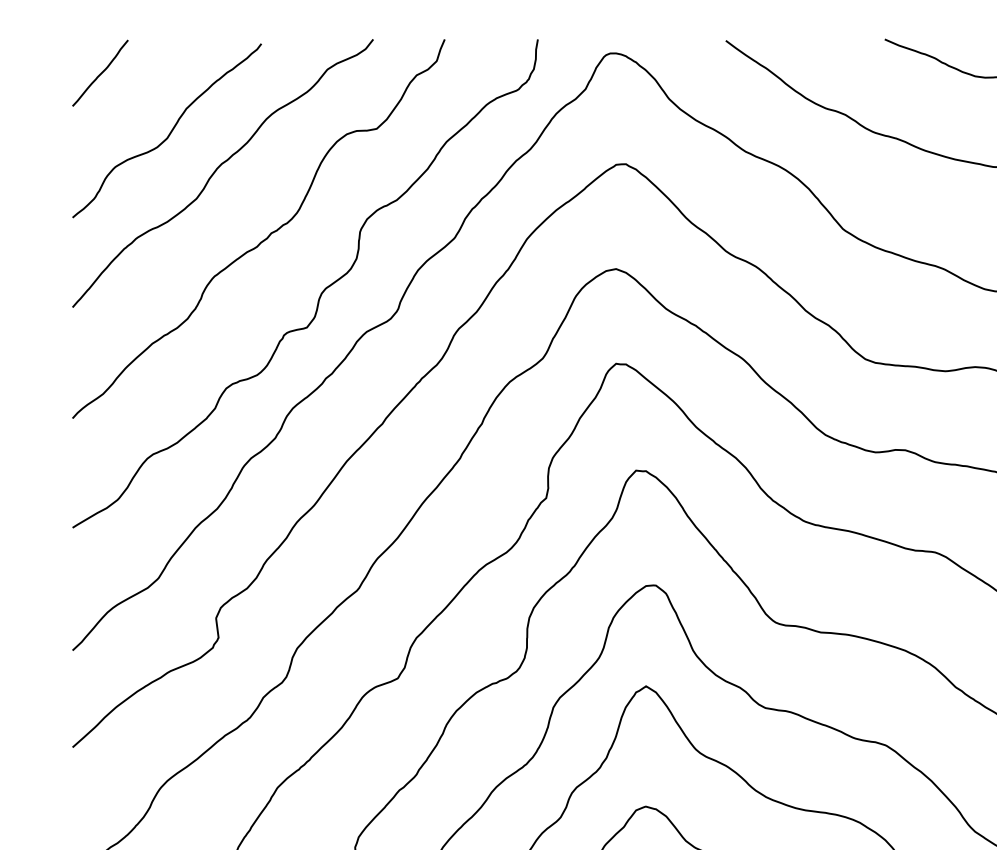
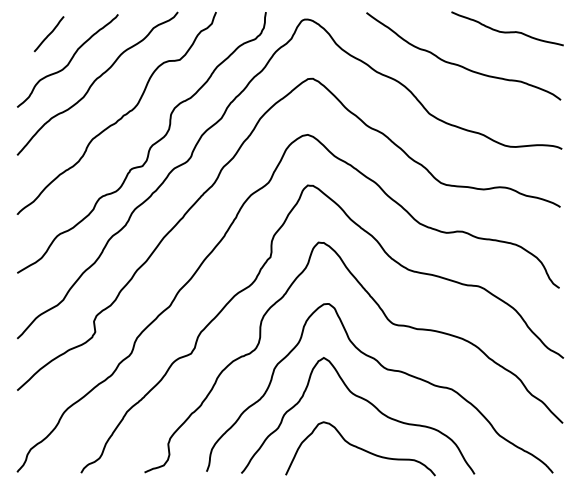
curve: (99, 73) -> (48, 34), moved

